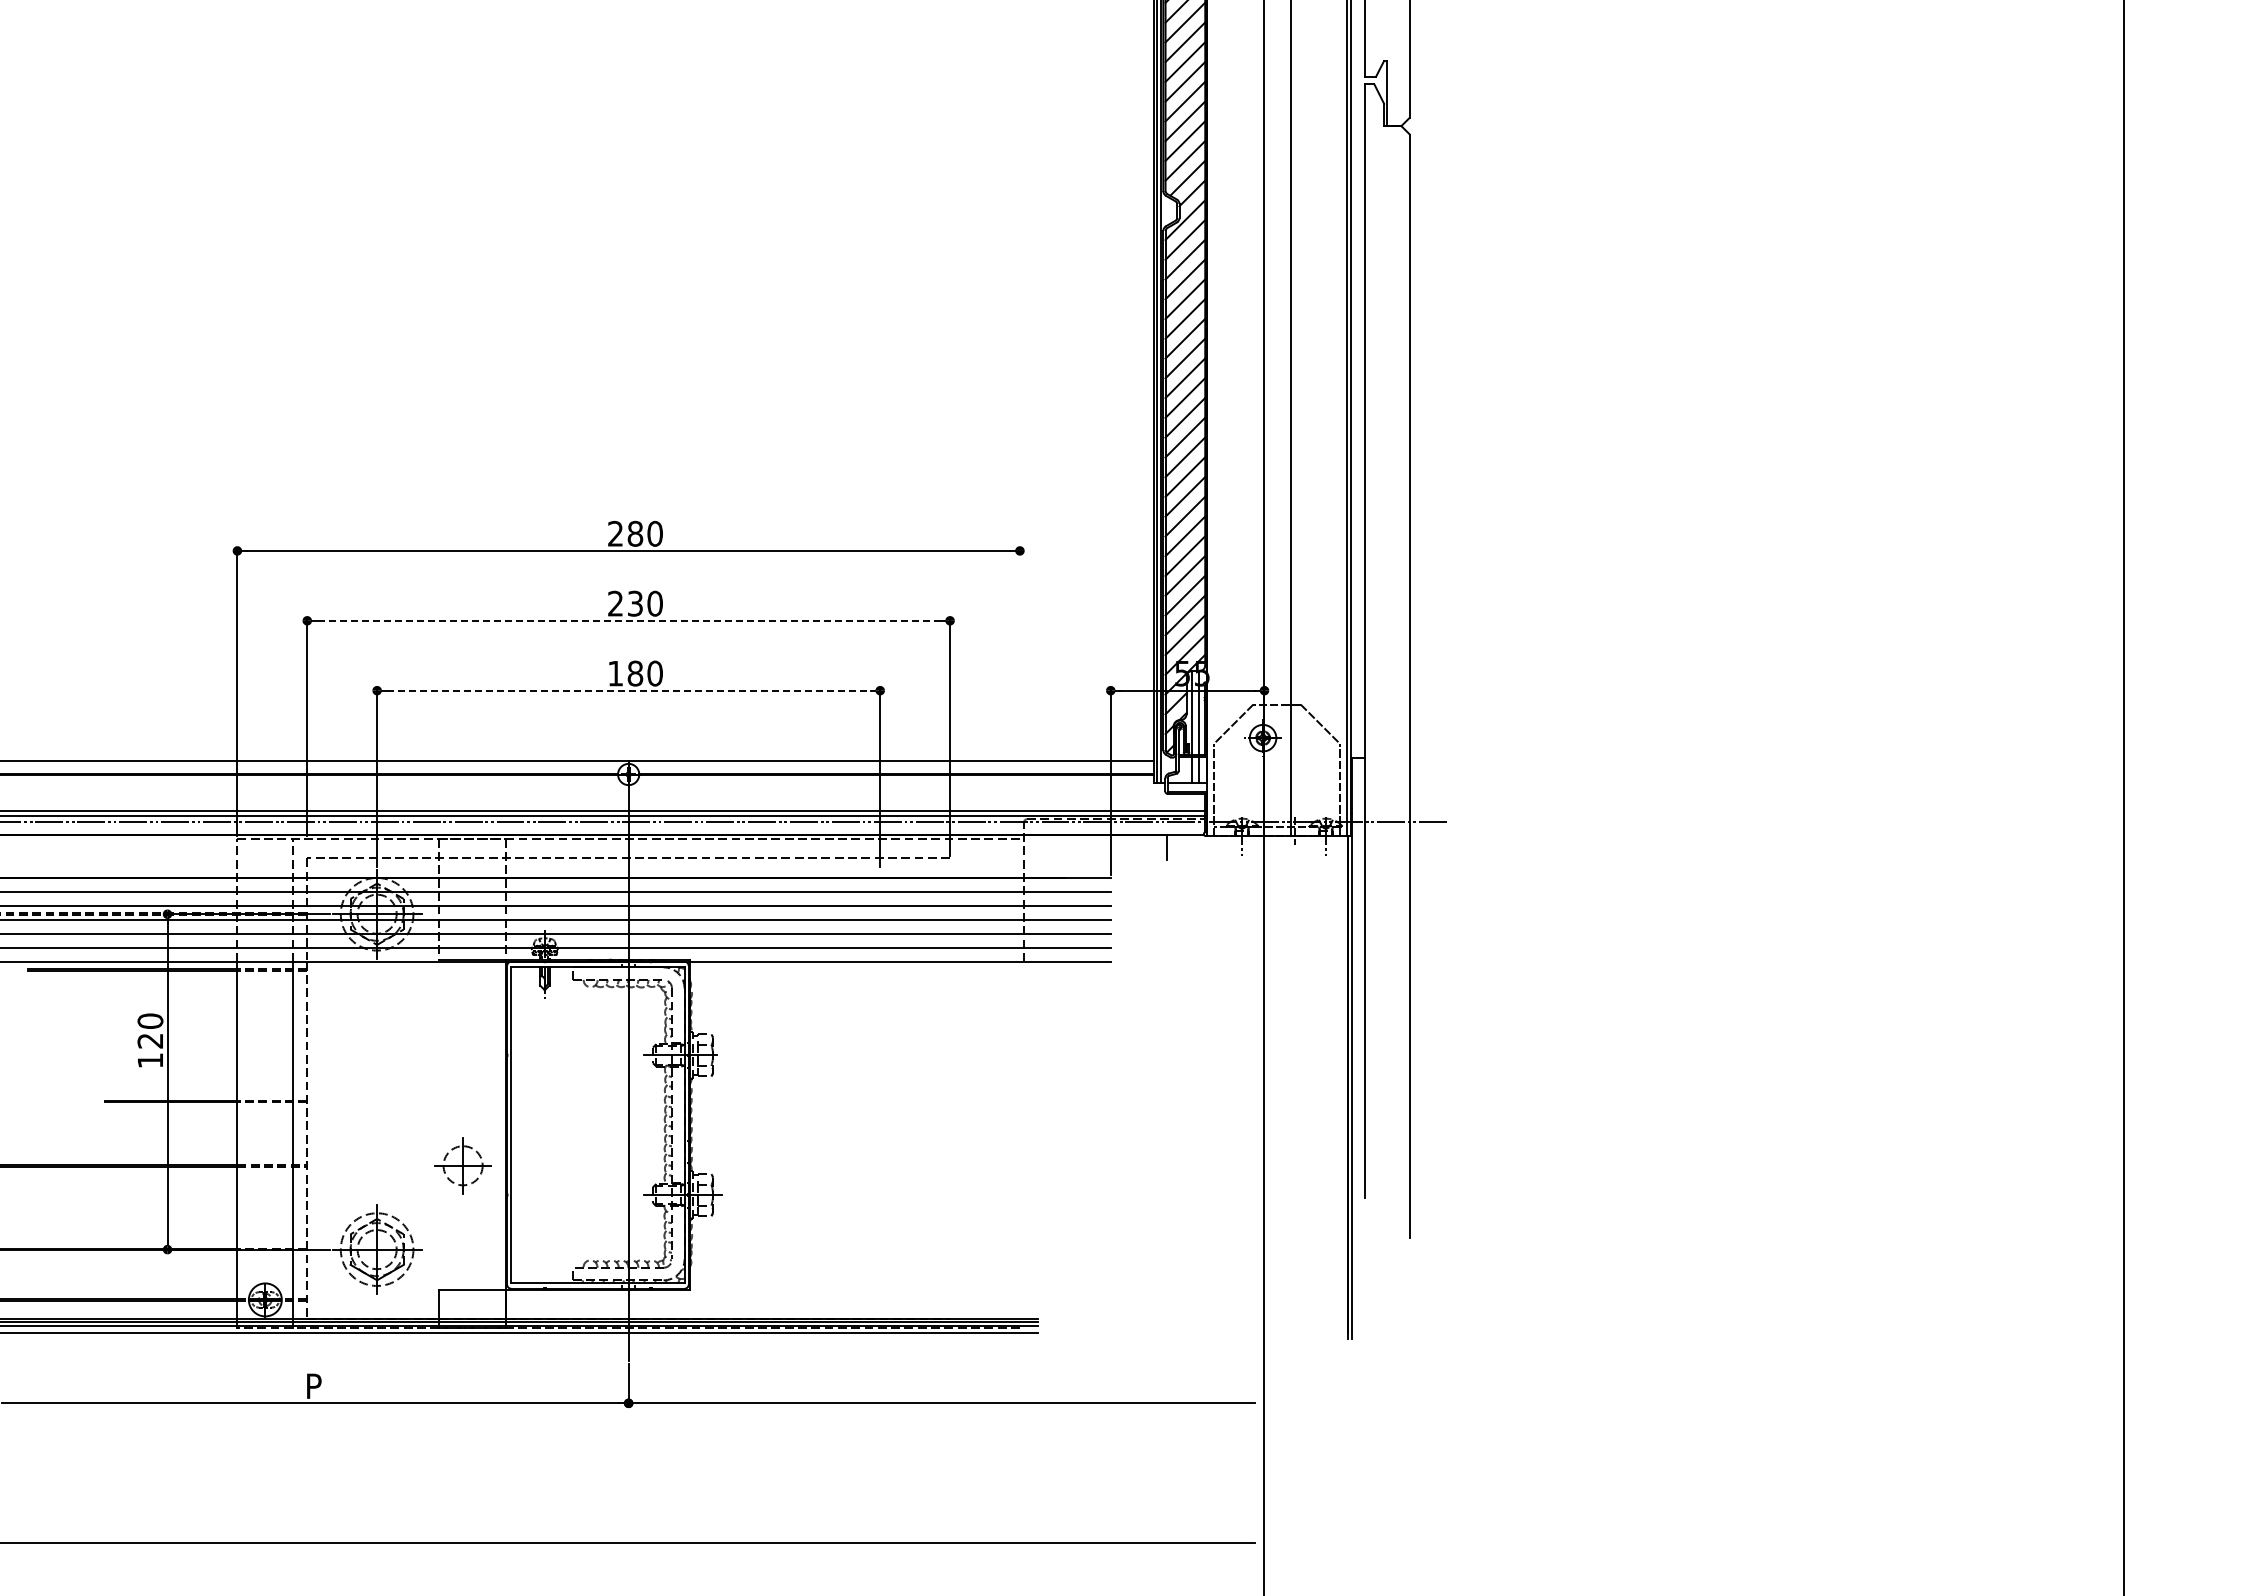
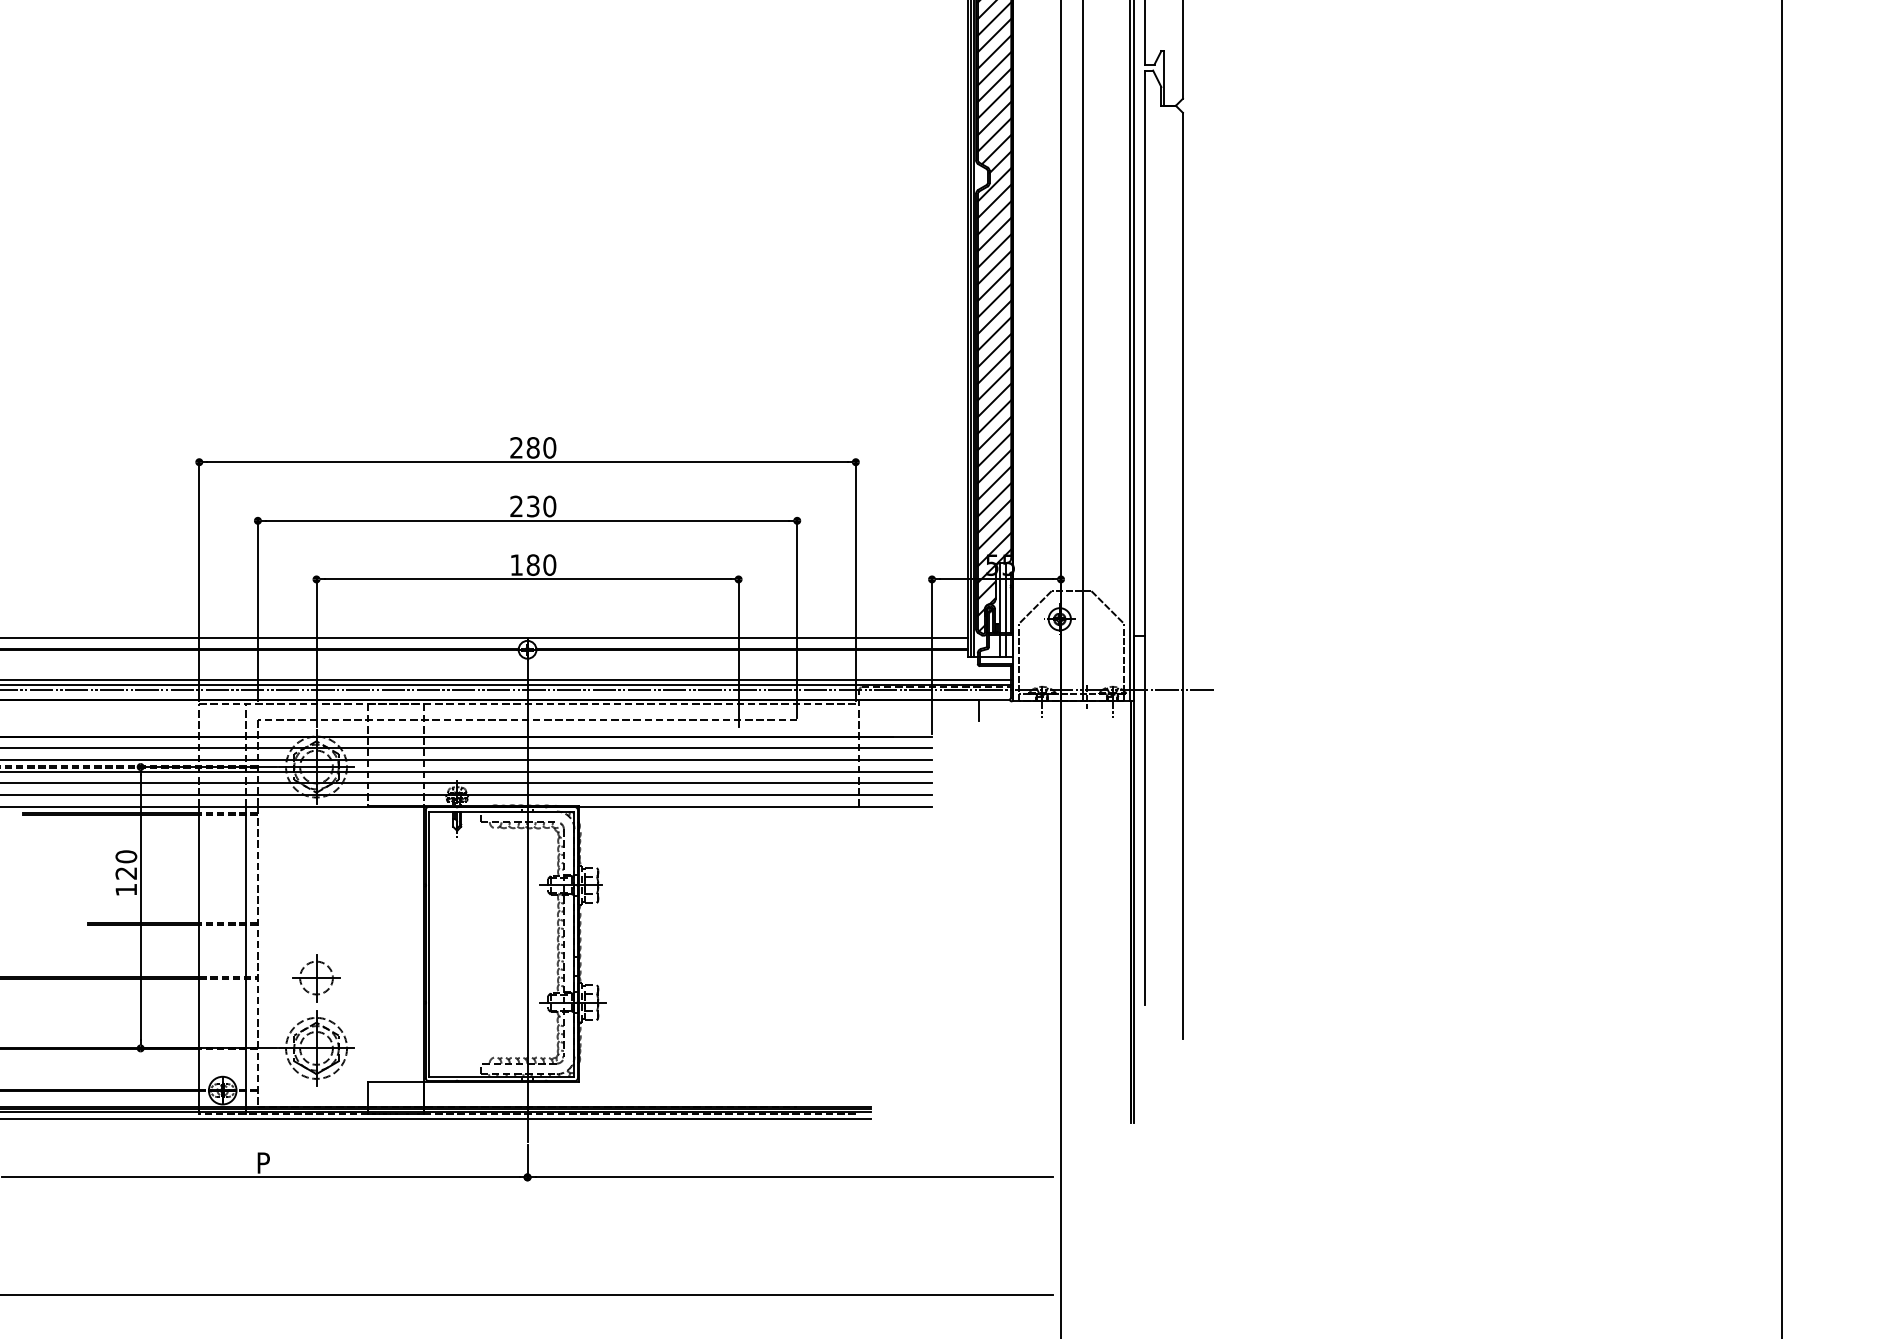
line: (628, 620) -> (527, 520), dashed -> solid
line: (629, 690) -> (528, 579), dashed -> solid
line: (1019, 692) -> (855, 580), added
part: (462, 1165) -> (315, 977), moved

